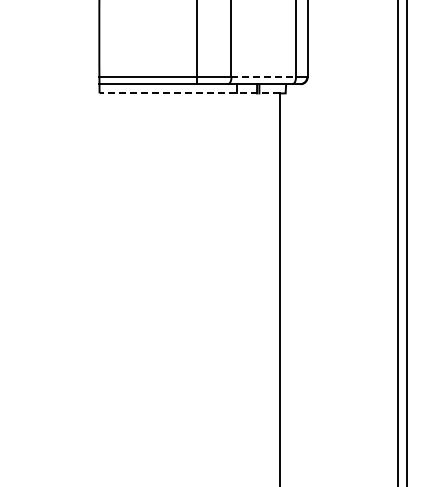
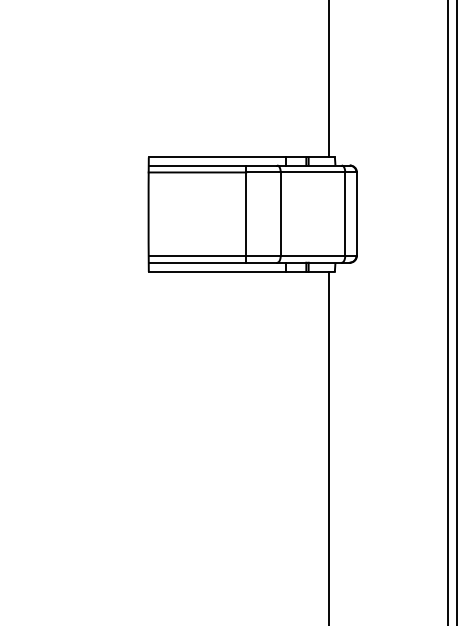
line: (264, 76) -> (313, 255), dashed -> solid
line: (189, 92) -> (238, 271), dashed -> solid

